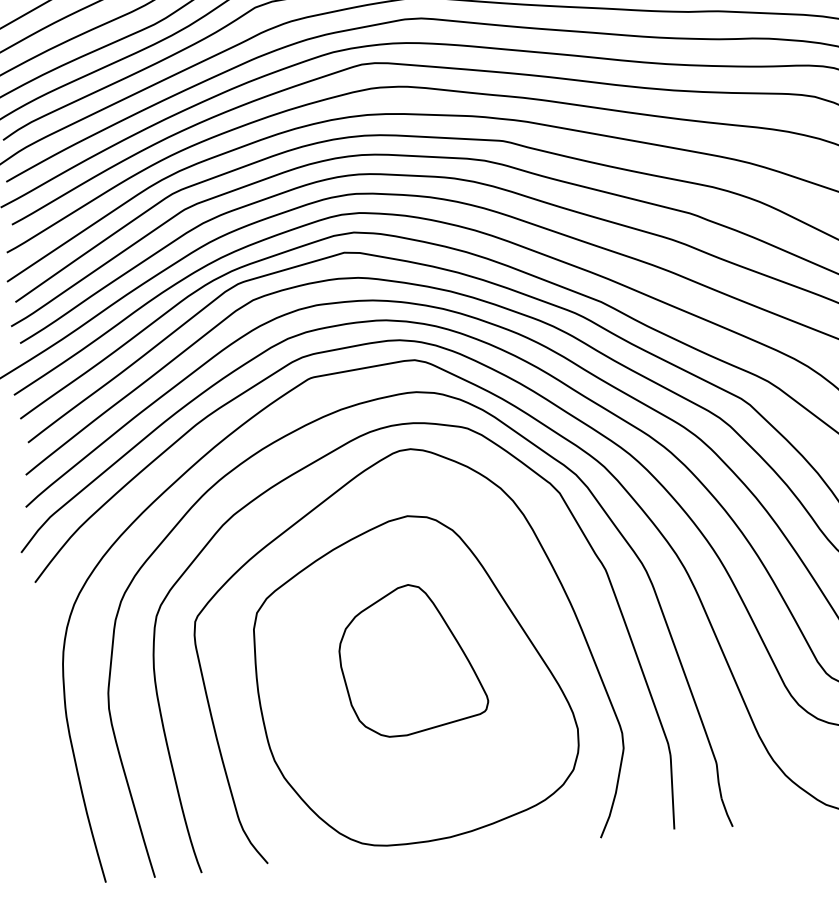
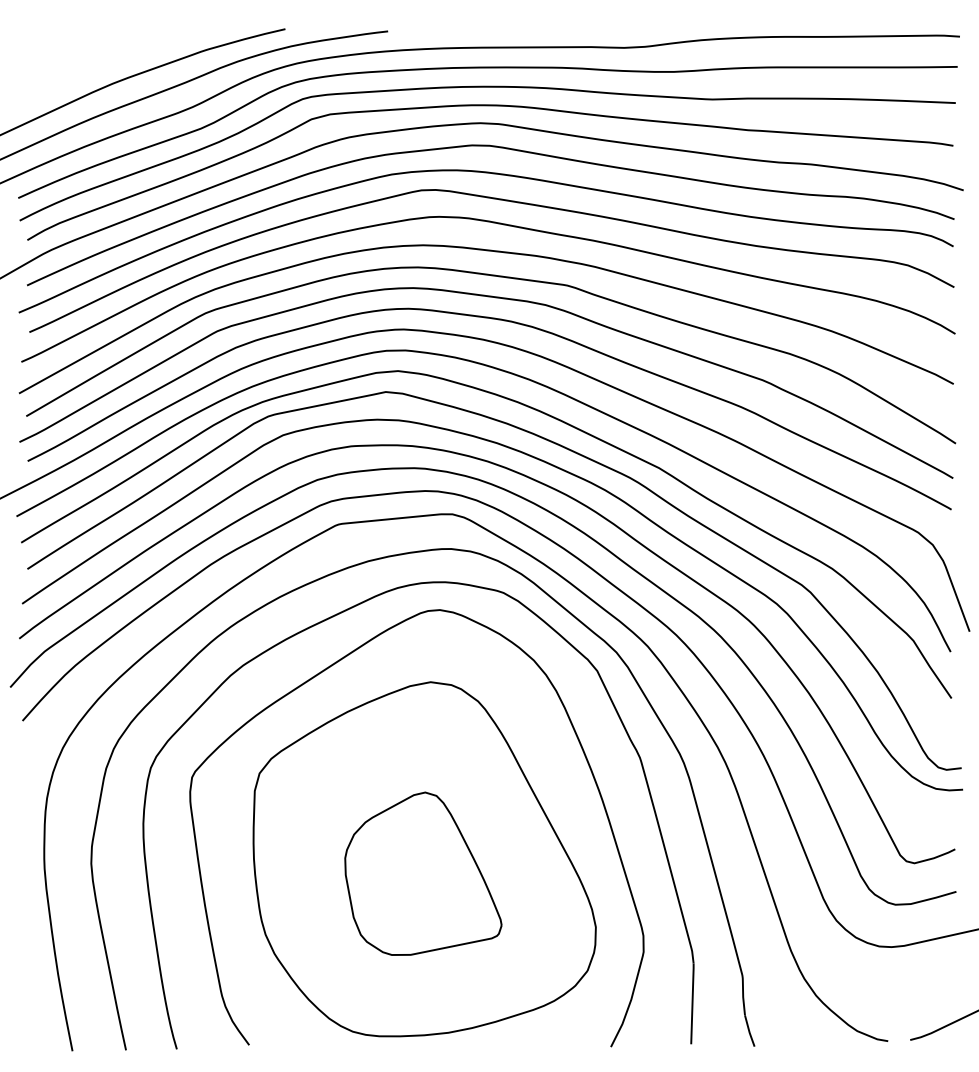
part: (412, 659) -> (423, 873), moved

